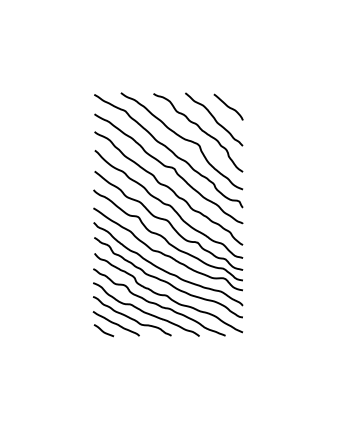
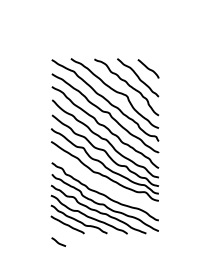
curve: (166, 270) -> (103, 186), removed
curve: (103, 330) -> (58, 242), moved

